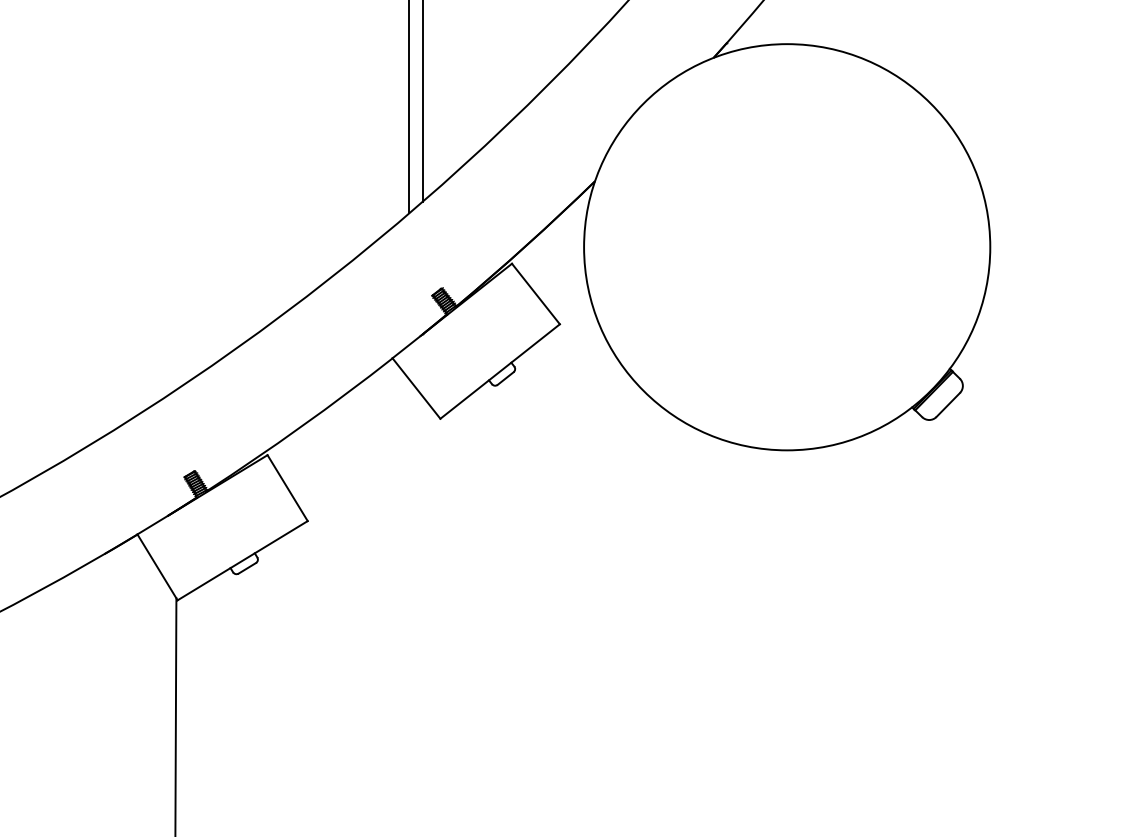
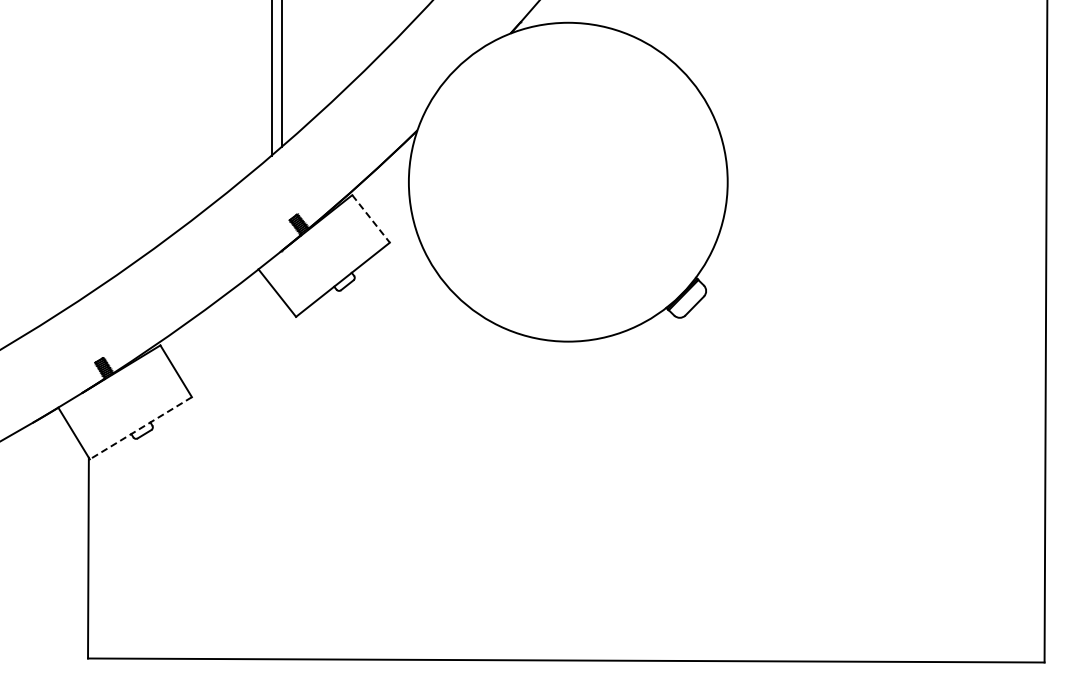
line: (536, 294) -> (371, 219), solid -> dashed
line: (242, 561) -> (140, 428), solid -> dashed

